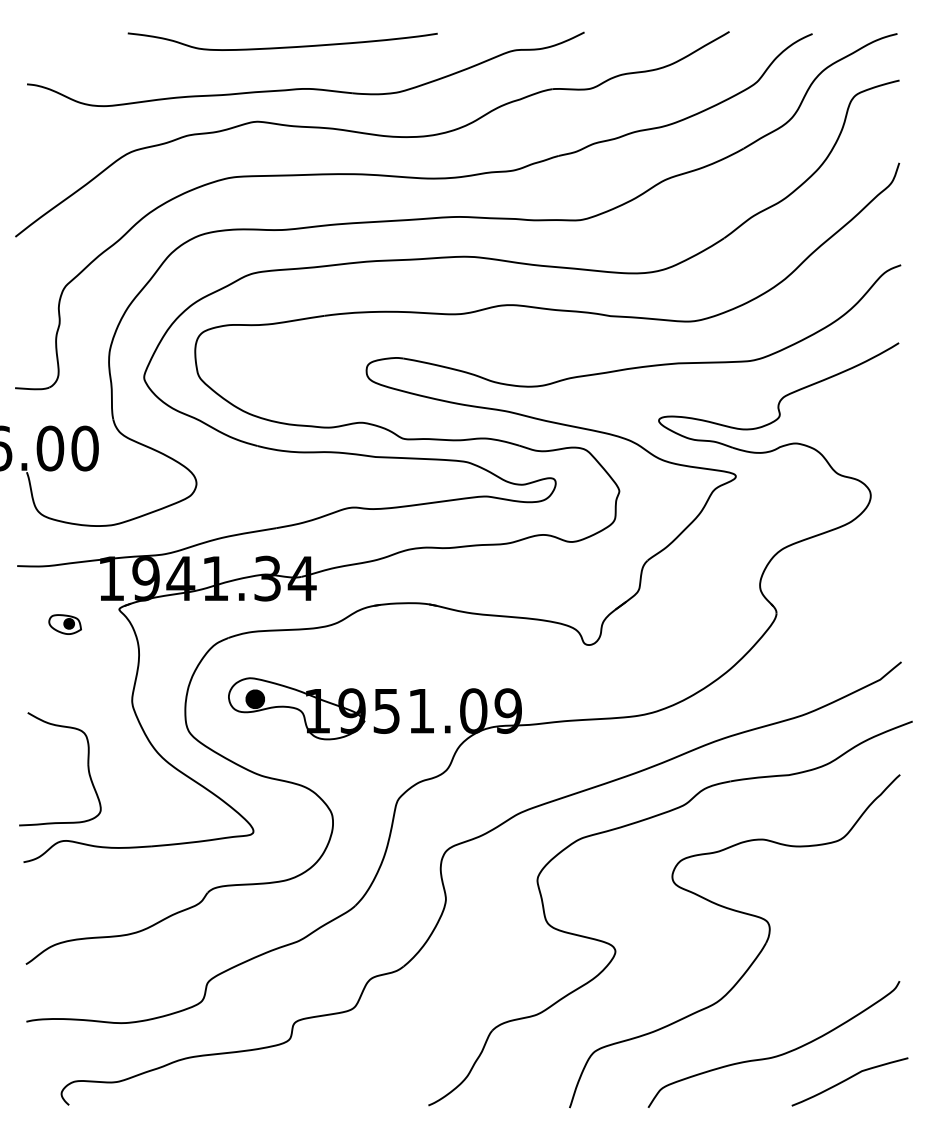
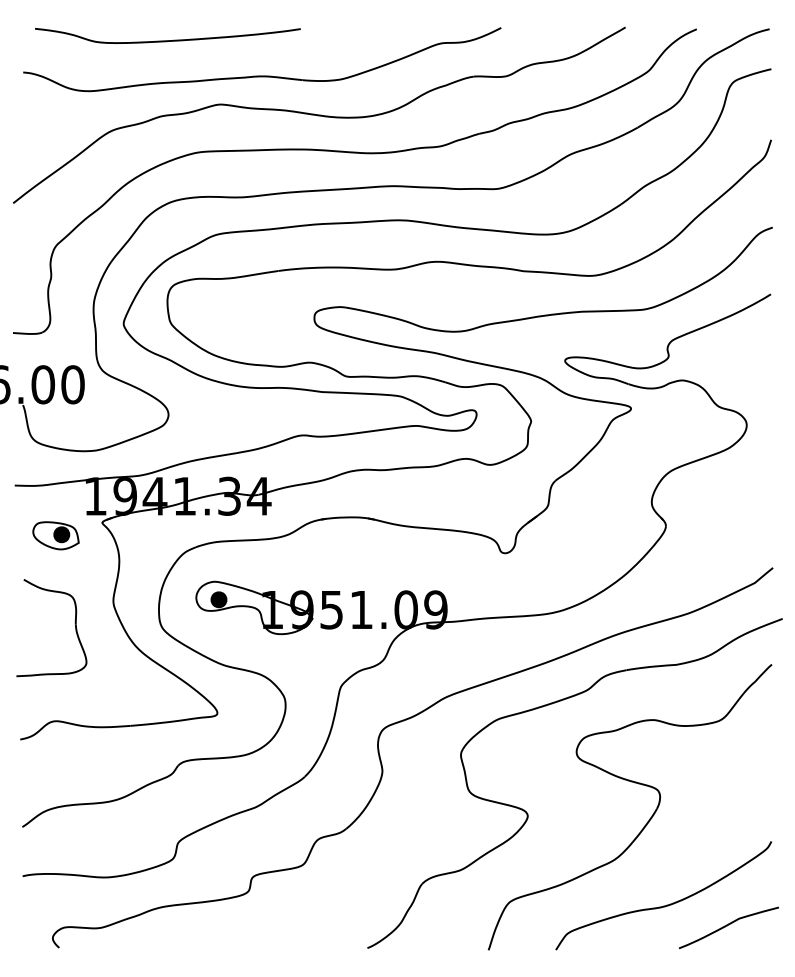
curve: (282, 46) -> (167, 40), moved
part: (64, 624) -> (55, 535), size x1.67
part: (87, 769) -> (75, 628), moved

